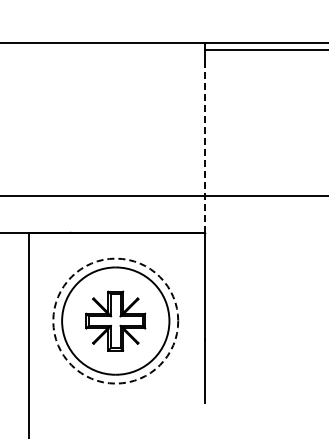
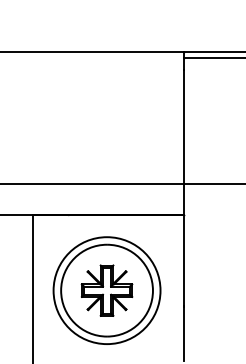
line: (205, 148) -> (183, 142), dashed -> solid
circle: (115, 320) -> (106, 290), dashed -> solid

